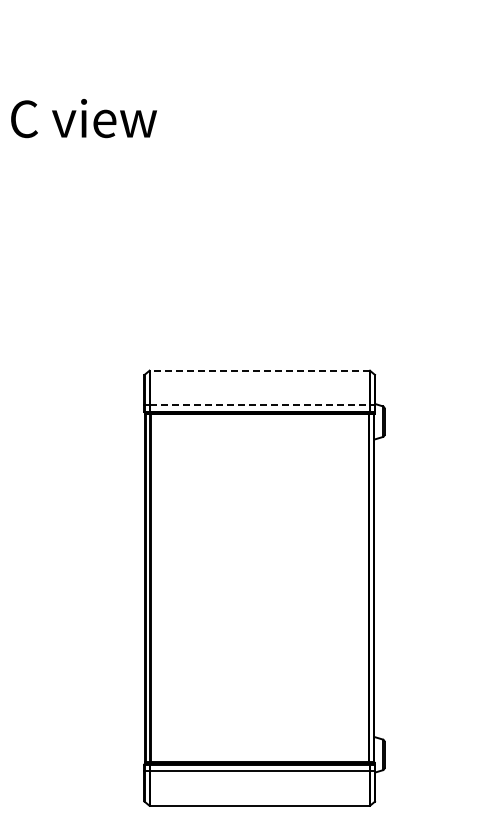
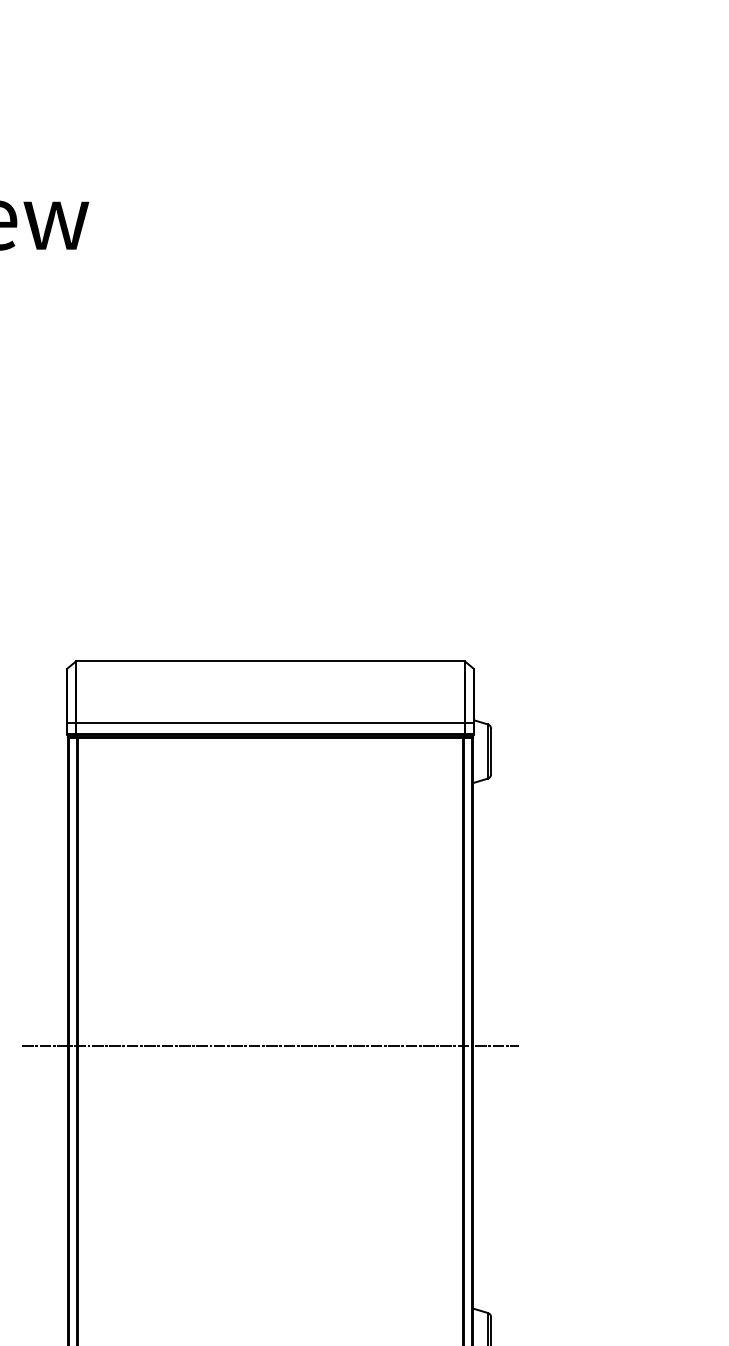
line: (259, 370) -> (269, 661), dashed -> solid
line: (259, 405) -> (269, 722), dashed -> solid
line: (259, 588) -> (269, 1046), added

